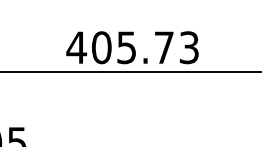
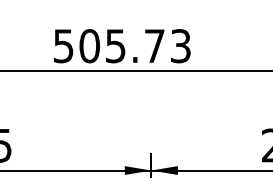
text: (76, 48) -> (63, 46), 405.73 -> 505.73

